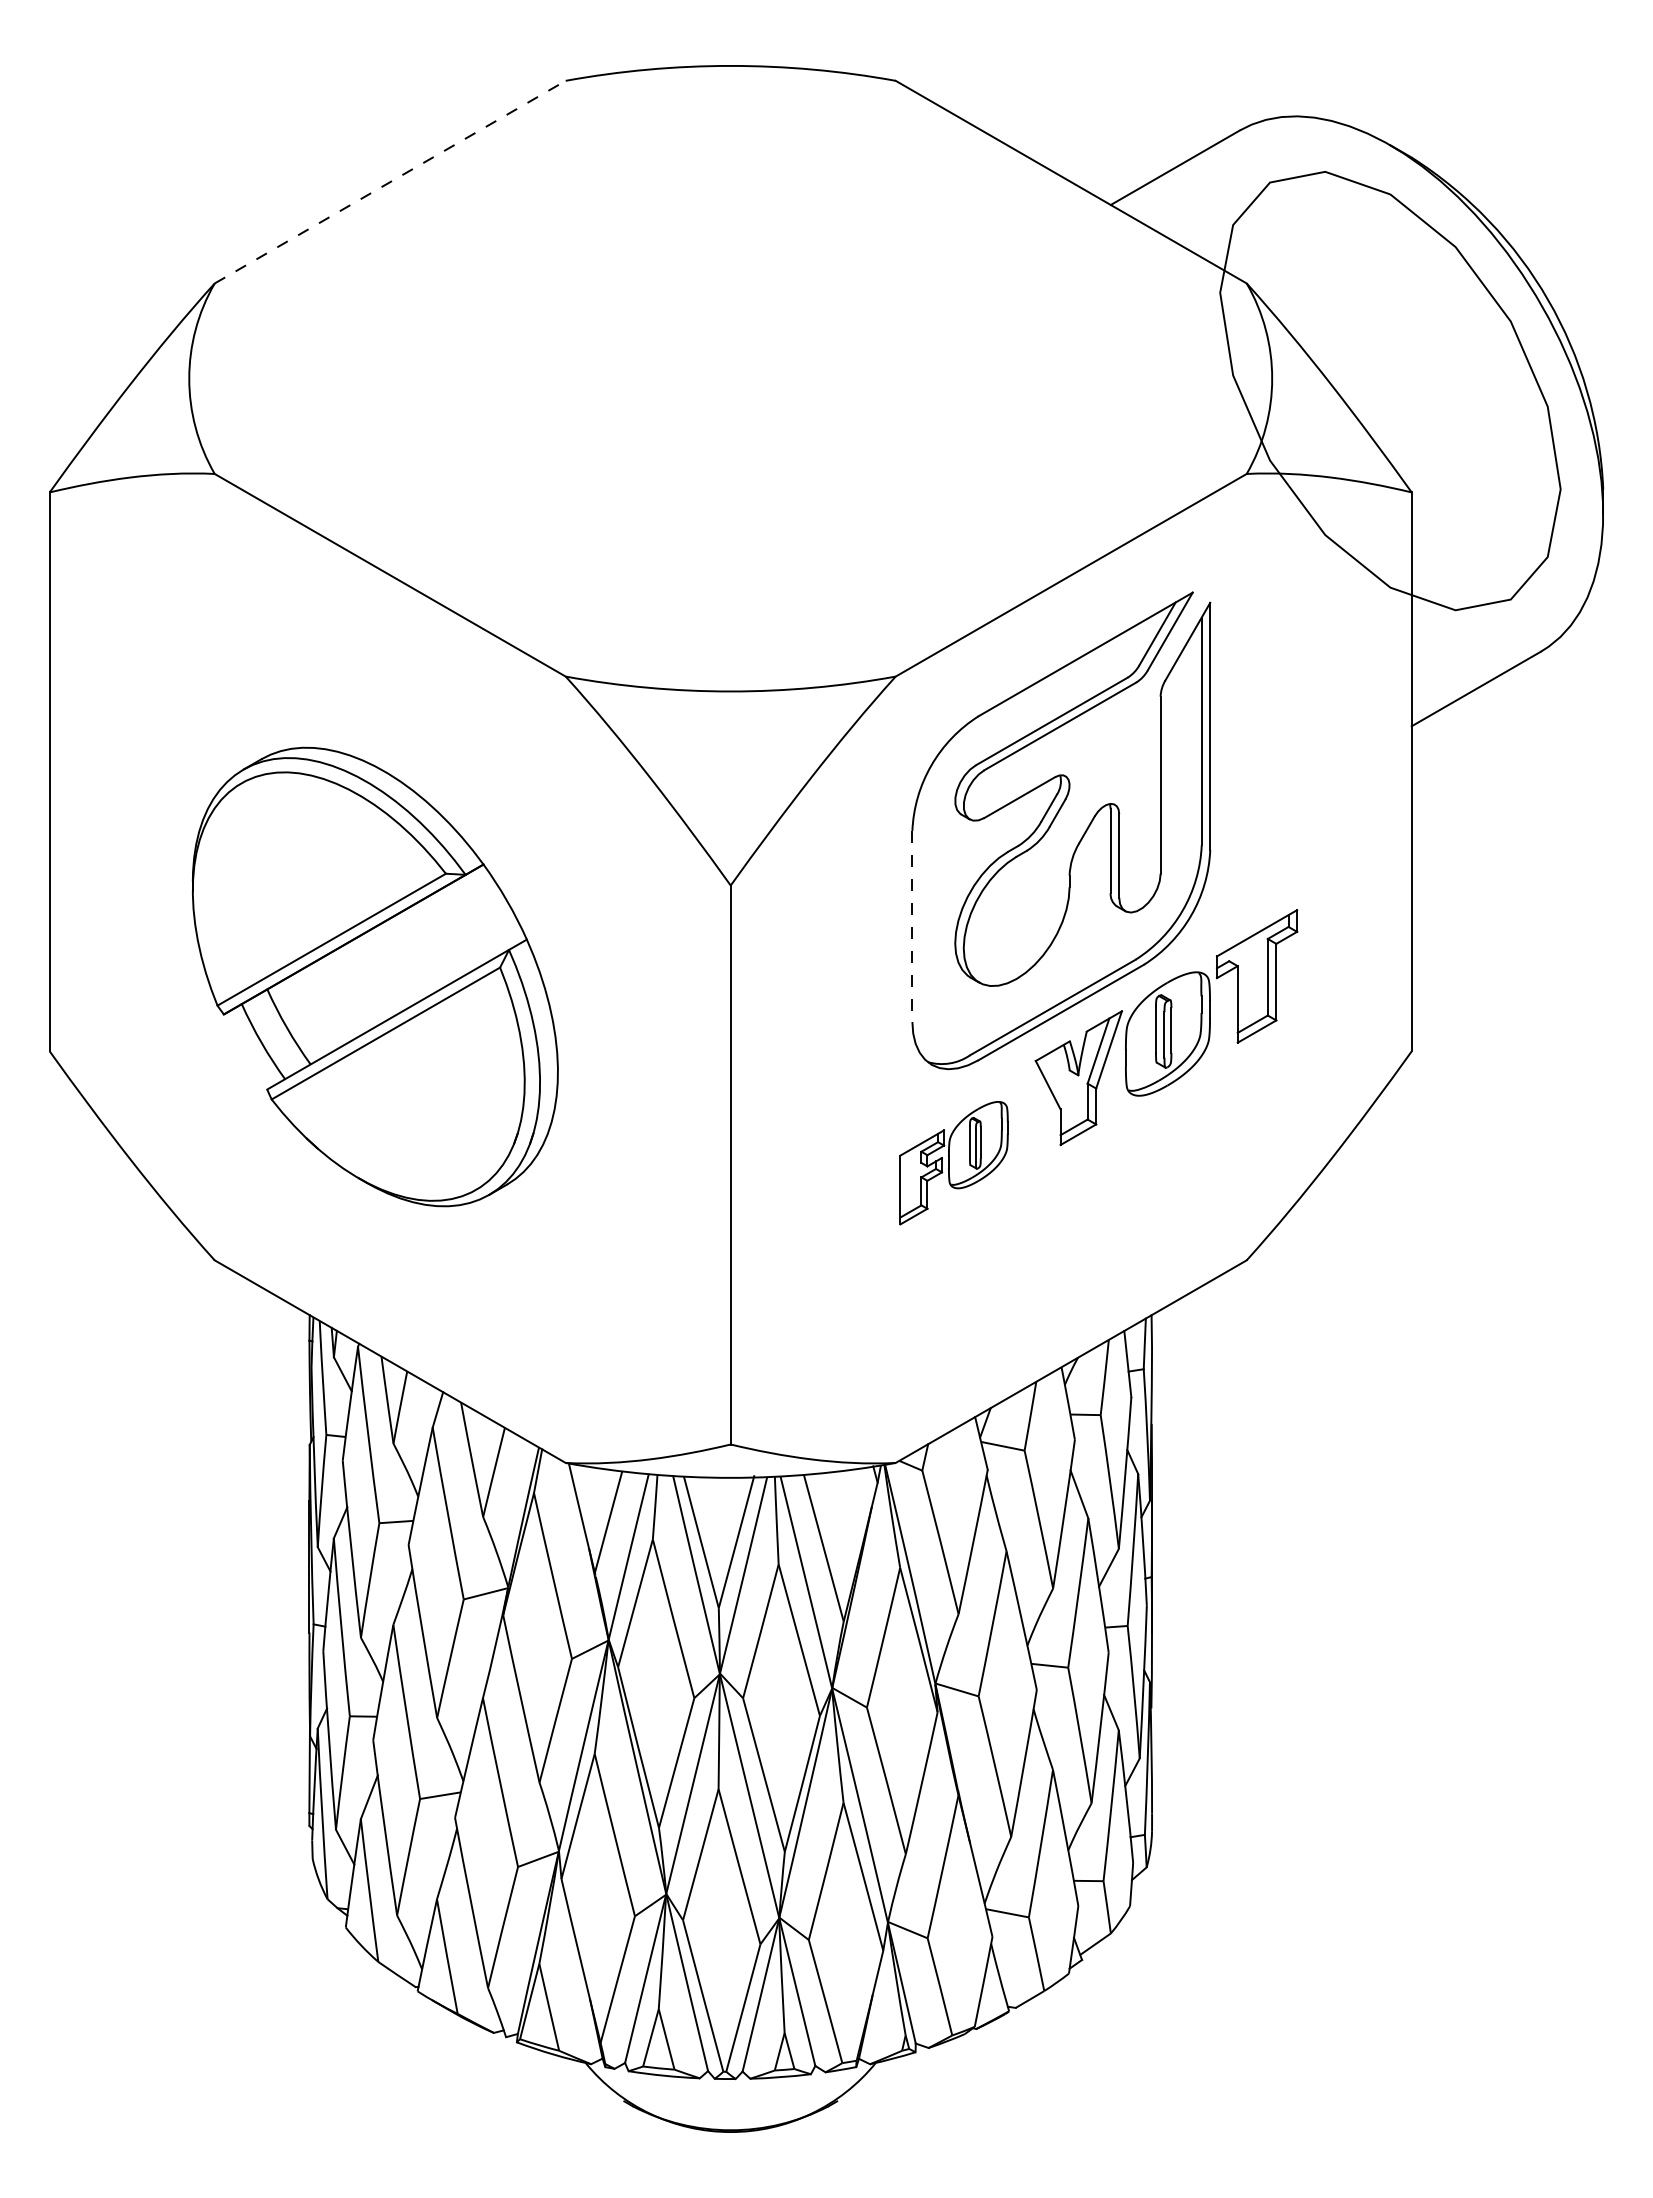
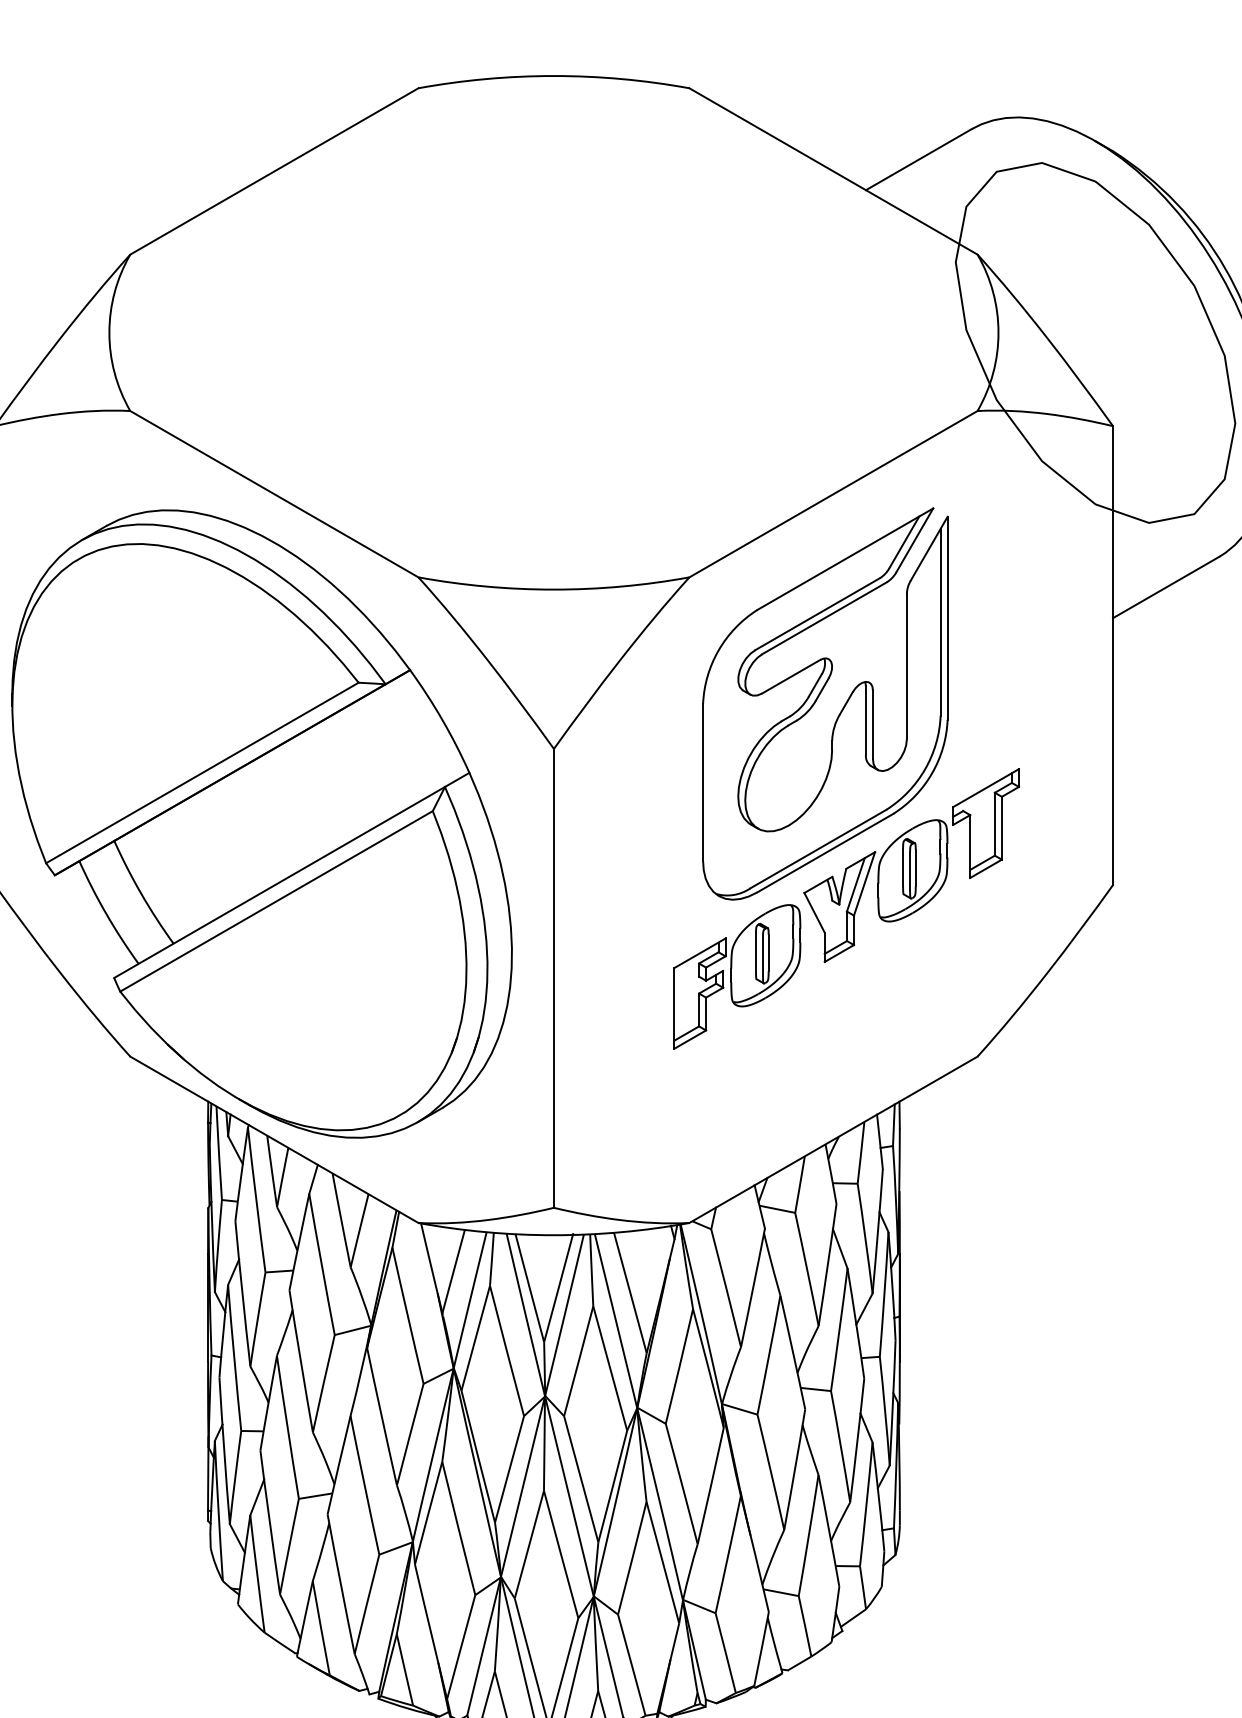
line: (390, 182) -> (274, 171), dashed -> solid
line: (912, 926) -> (703, 782), dashed -> solid
part: (375, 976) -> (262, 823), size x1.67
part: (953, 1162) -> (736, 976), size x1.43

